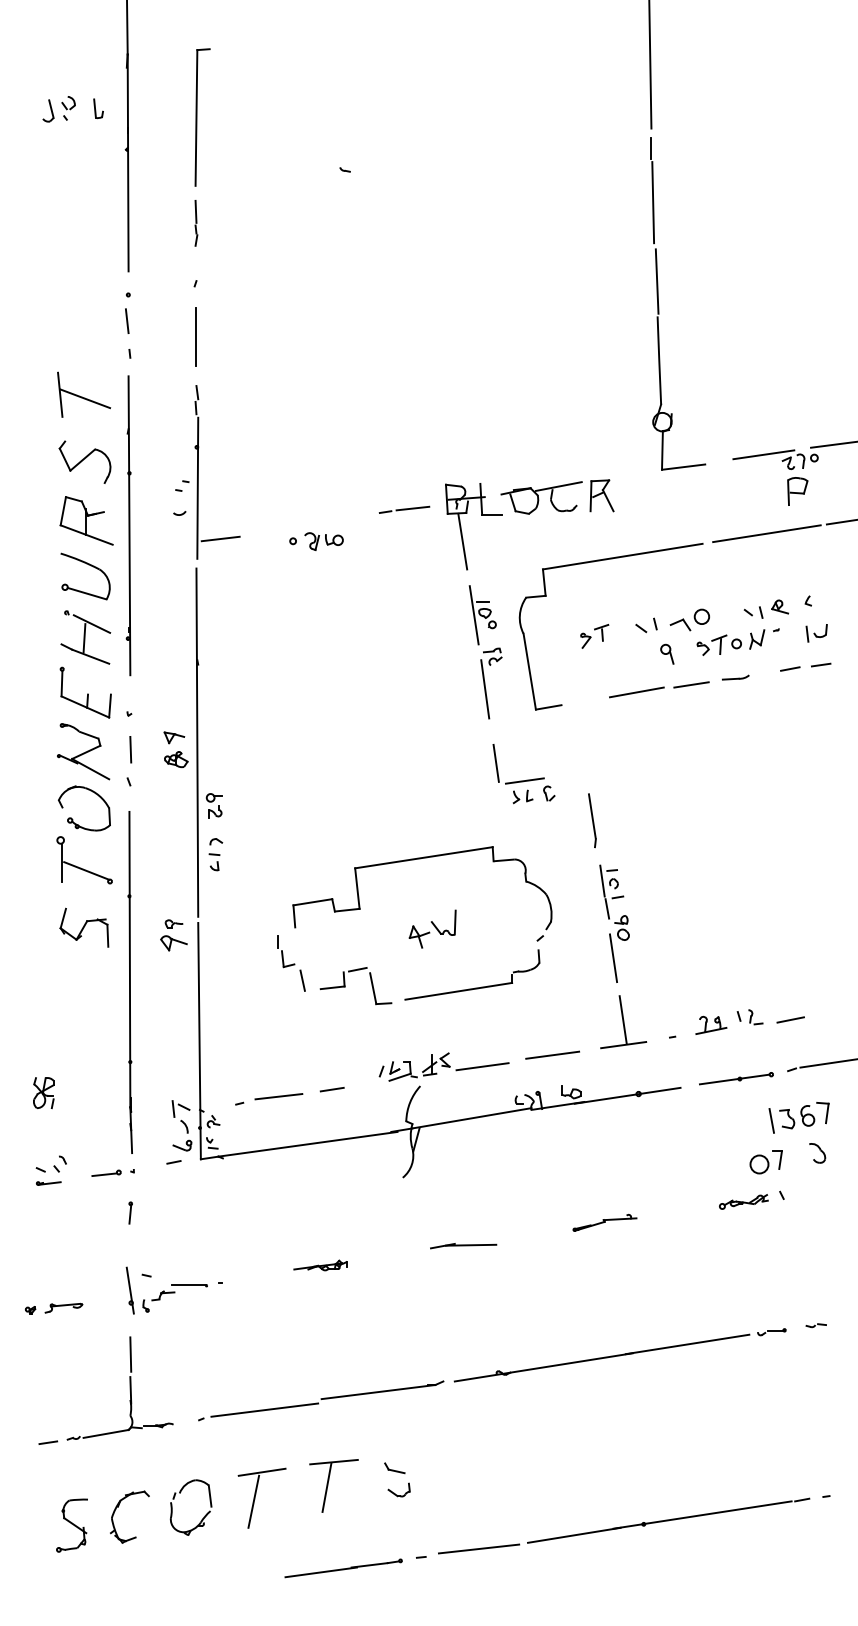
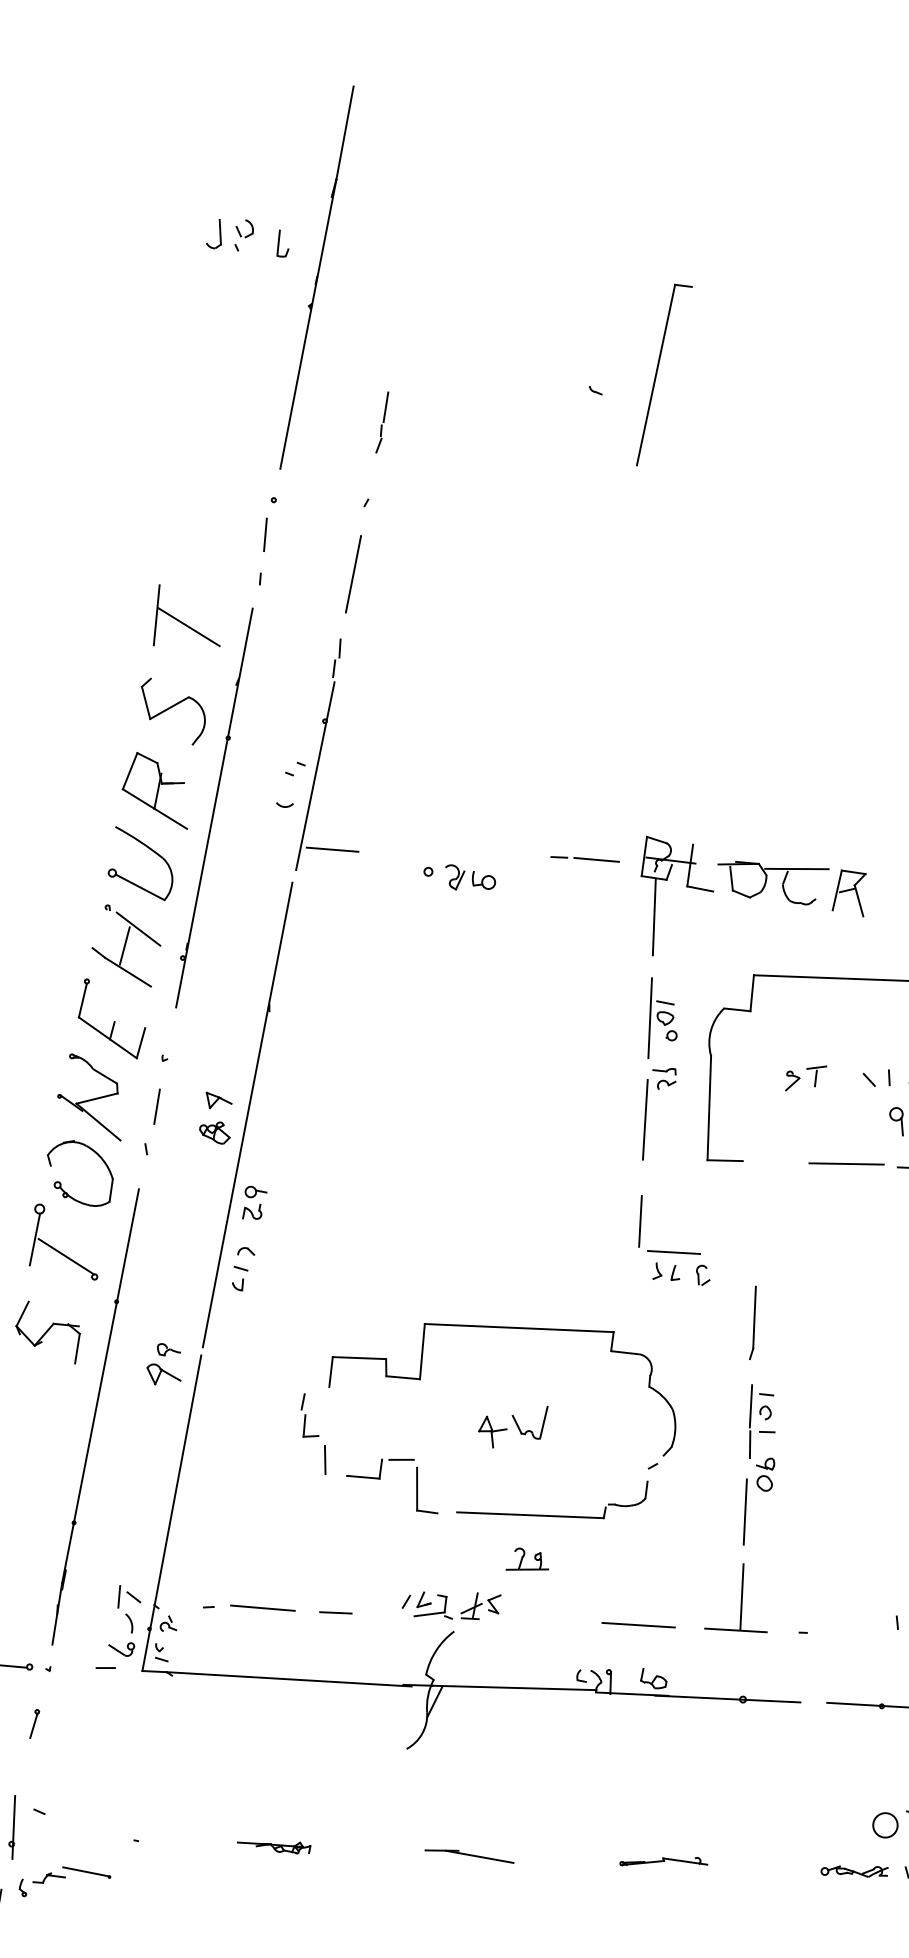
part: (202, 117) -> (664, 376), moved
part: (711, 1024) -> (529, 1560), moved
line: (482, 1066) -> (542, 1621), removed
part: (174, 1298) -> (63, 1885), moved

